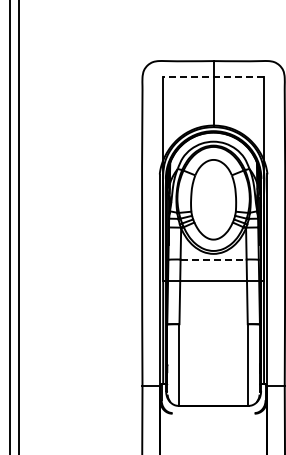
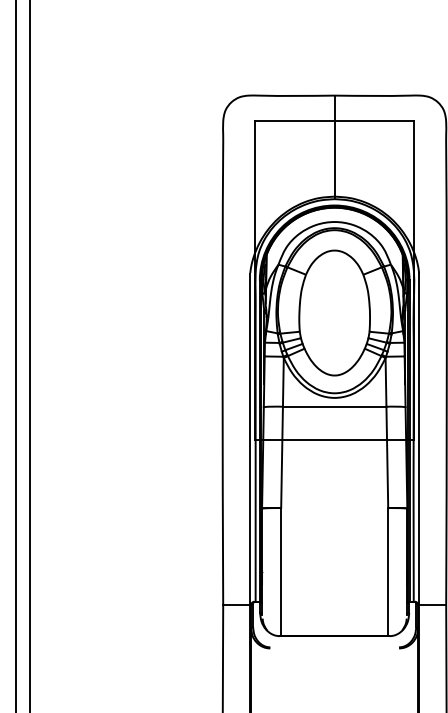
line: (213, 77) -> (334, 121), dashed -> solid
line: (214, 259) -> (336, 406), dashed -> solid

